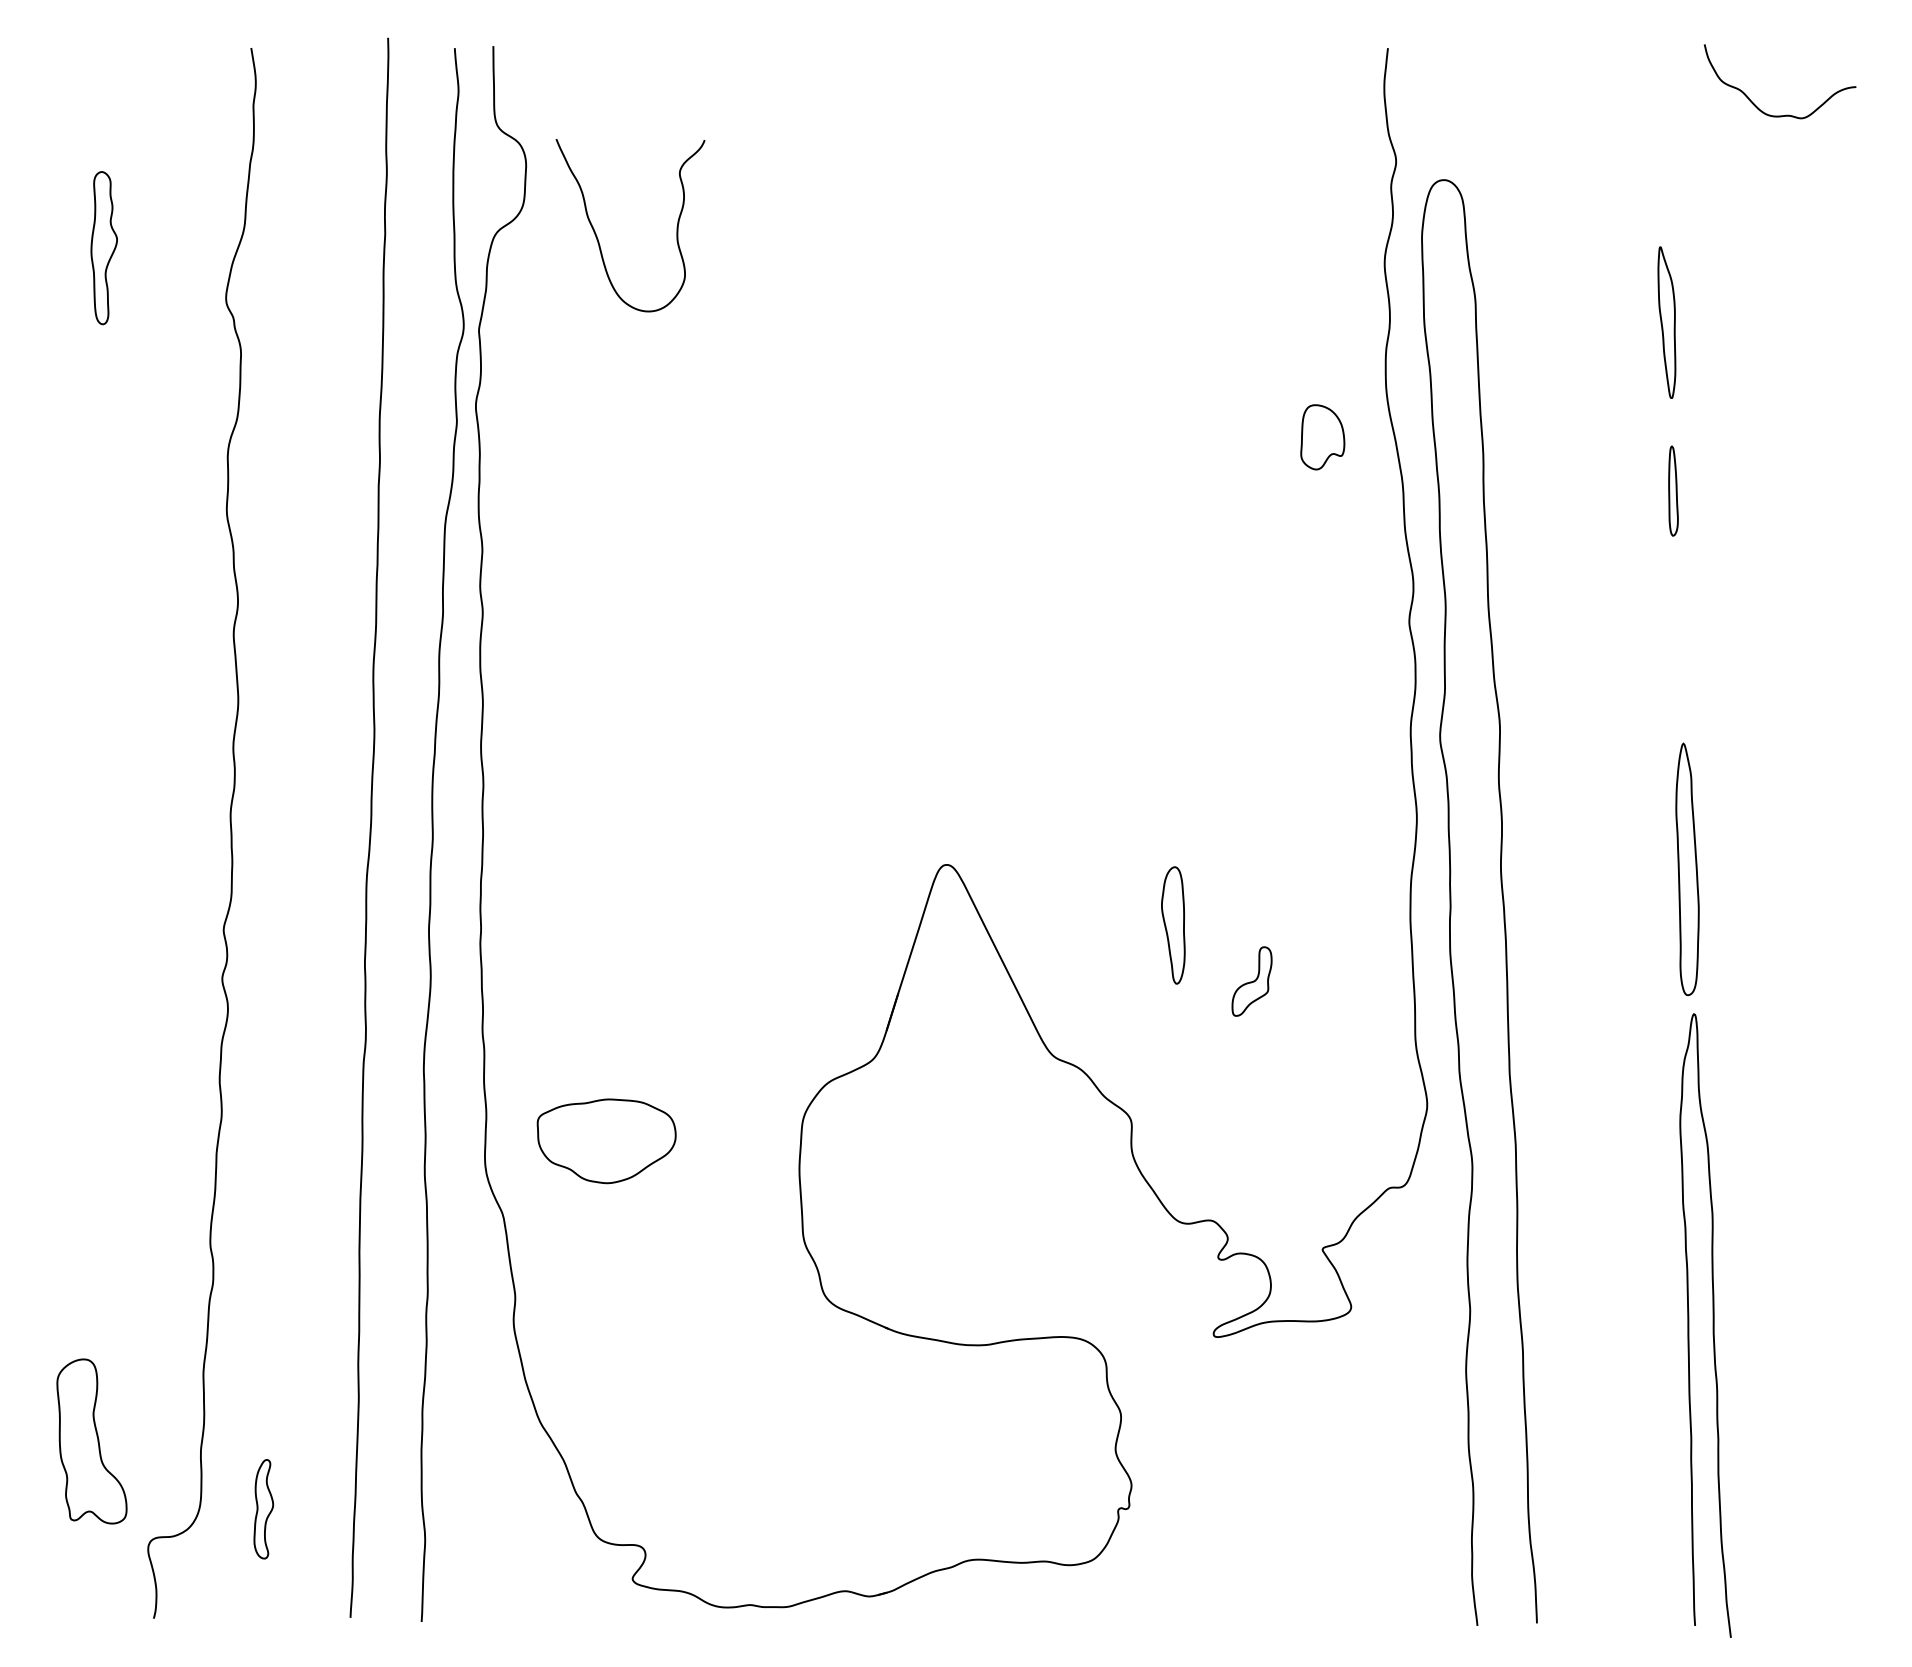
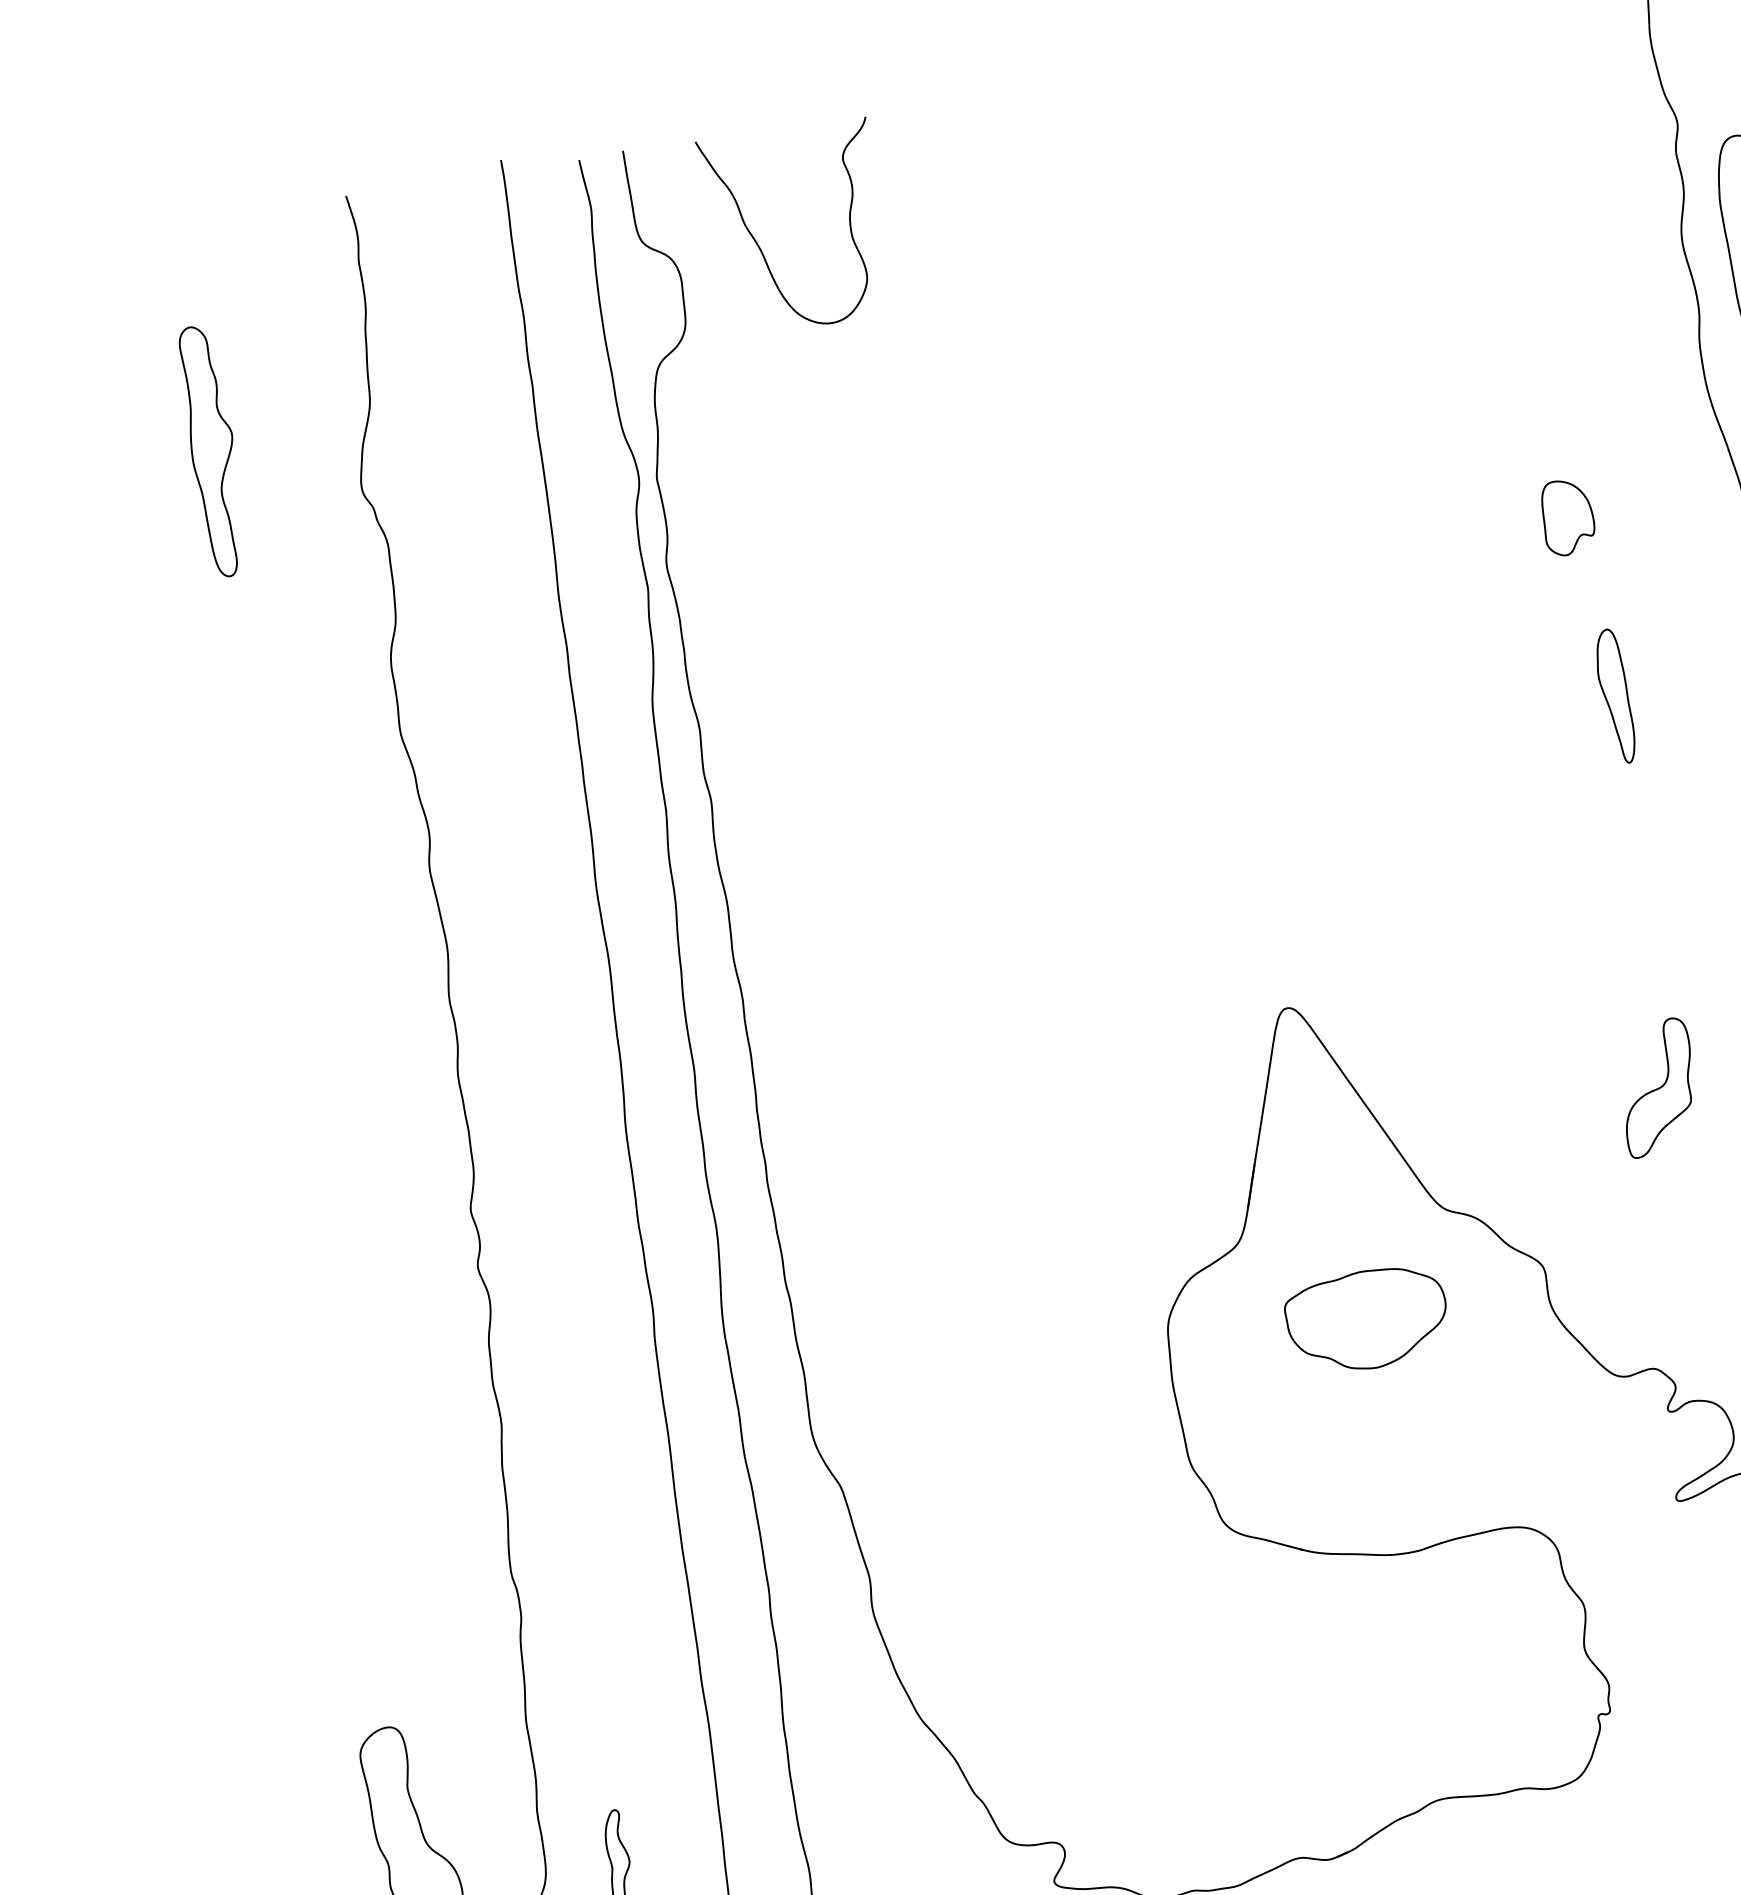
curve: (598, 238) -> (761, 248), moved
part: (104, 247) -> (213, 450), size x1.43
part: (1322, 437) -> (1567, 517), moved
part: (1173, 925) -> (1615, 696), moved
part: (1251, 981) -> (1657, 1087), size x1.67
part: (606, 1141) -> (1367, 1320), moved

